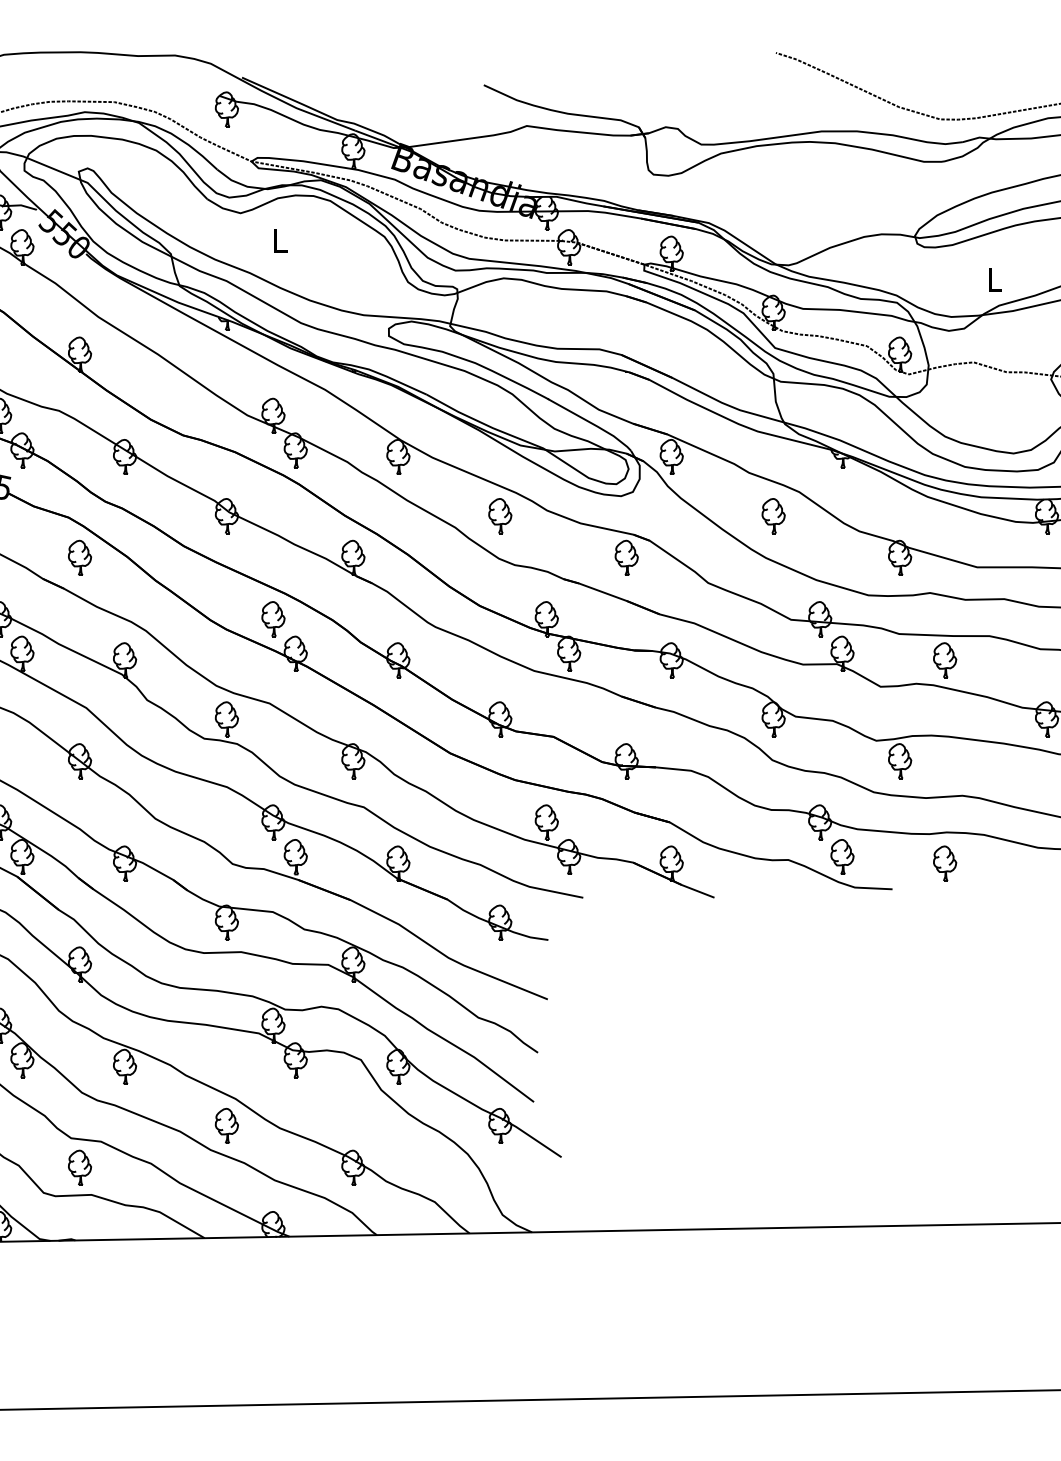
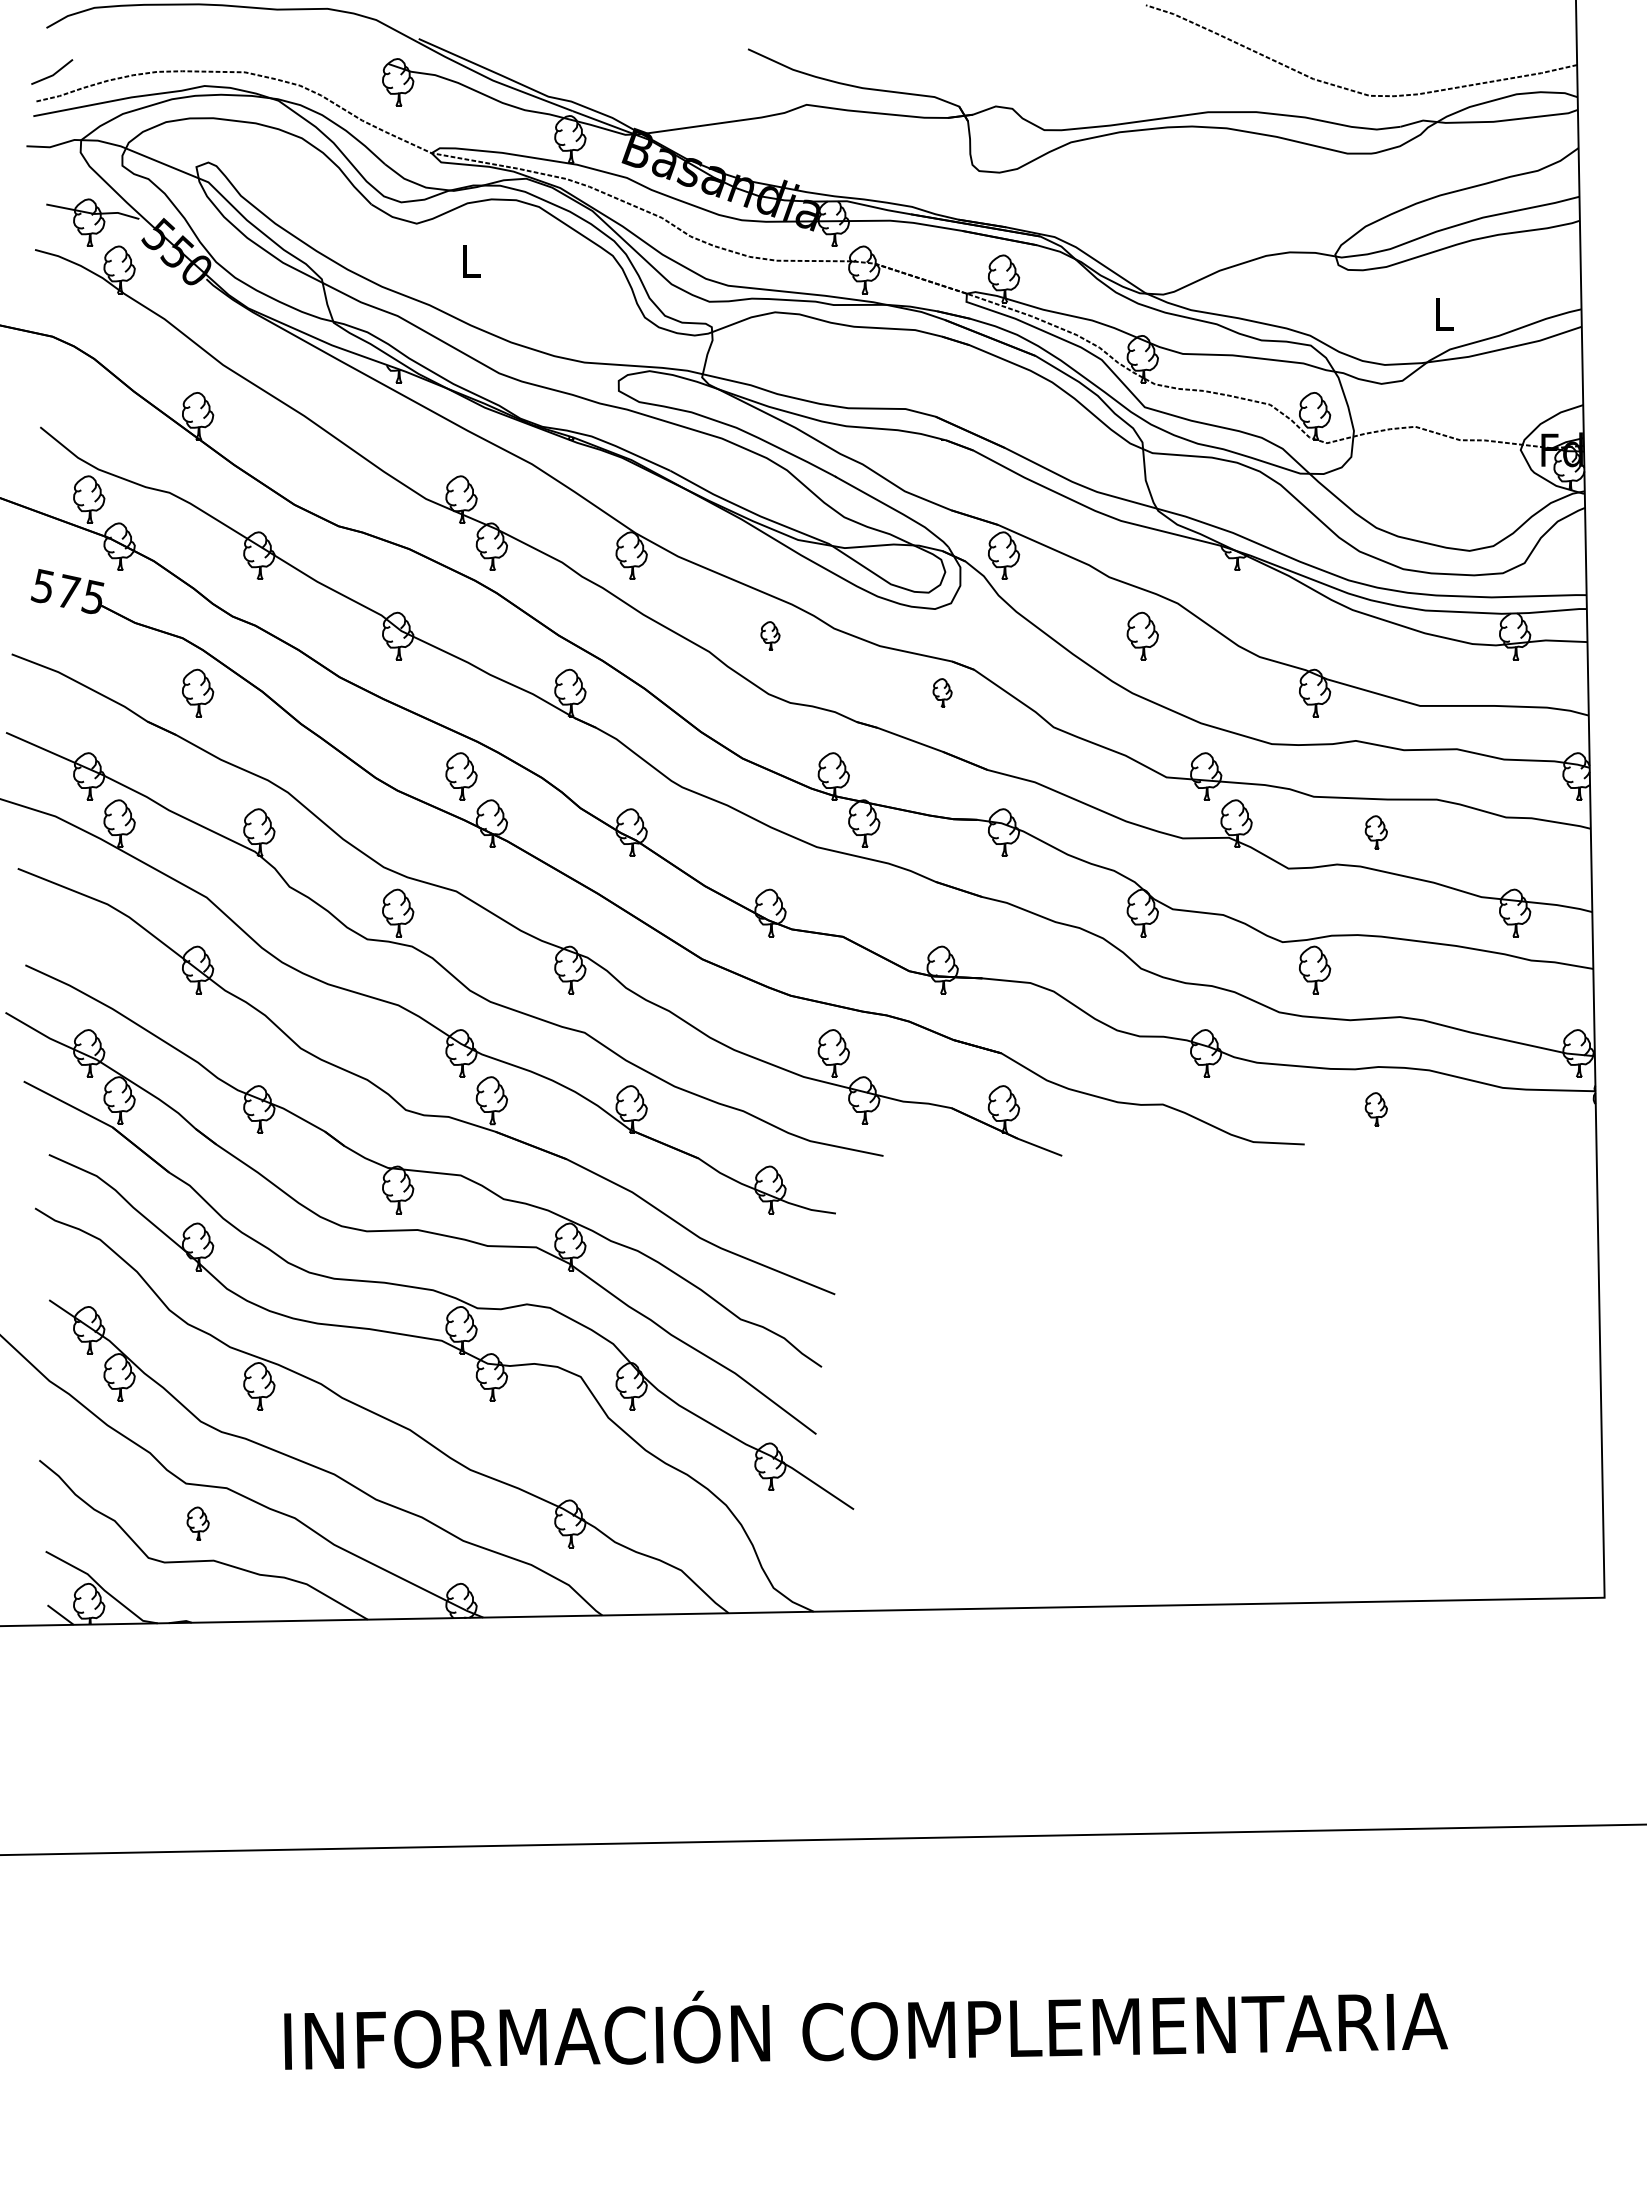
part: (500, 515) -> (770, 635), size x0.6
part: (626, 557) -> (942, 692), size x0.6
part: (945, 660) -> (1376, 832), size x0.7
part: (842, 857) -> (1236, 1100), removed
part: (945, 863) -> (1376, 1109), size x0.7
part: (227, 1125) -> (398, 1466), removed
part: (80, 1167) -> (198, 1523), size x0.7

